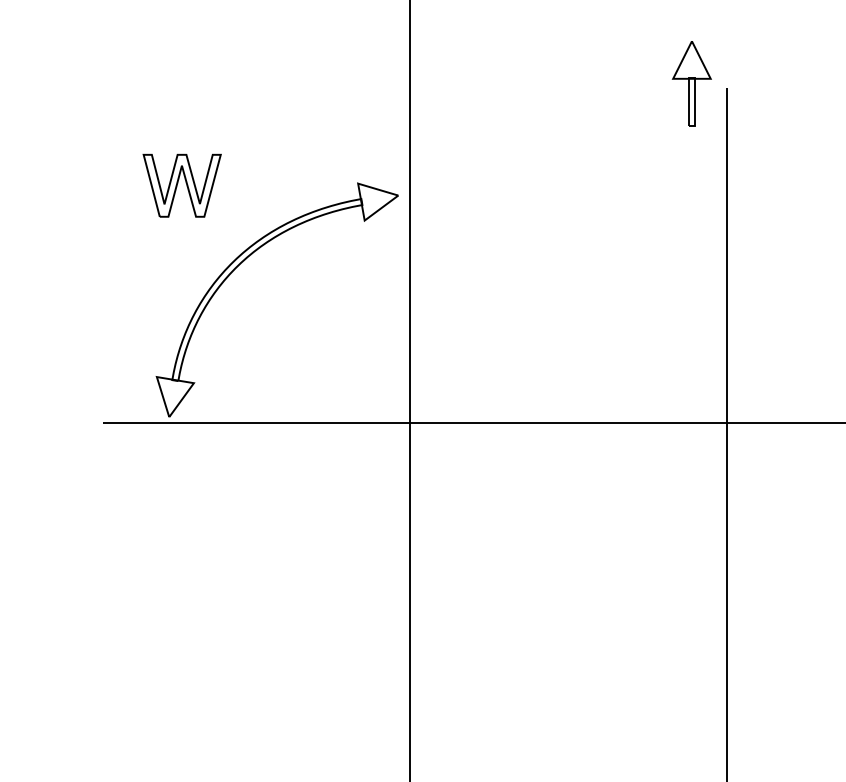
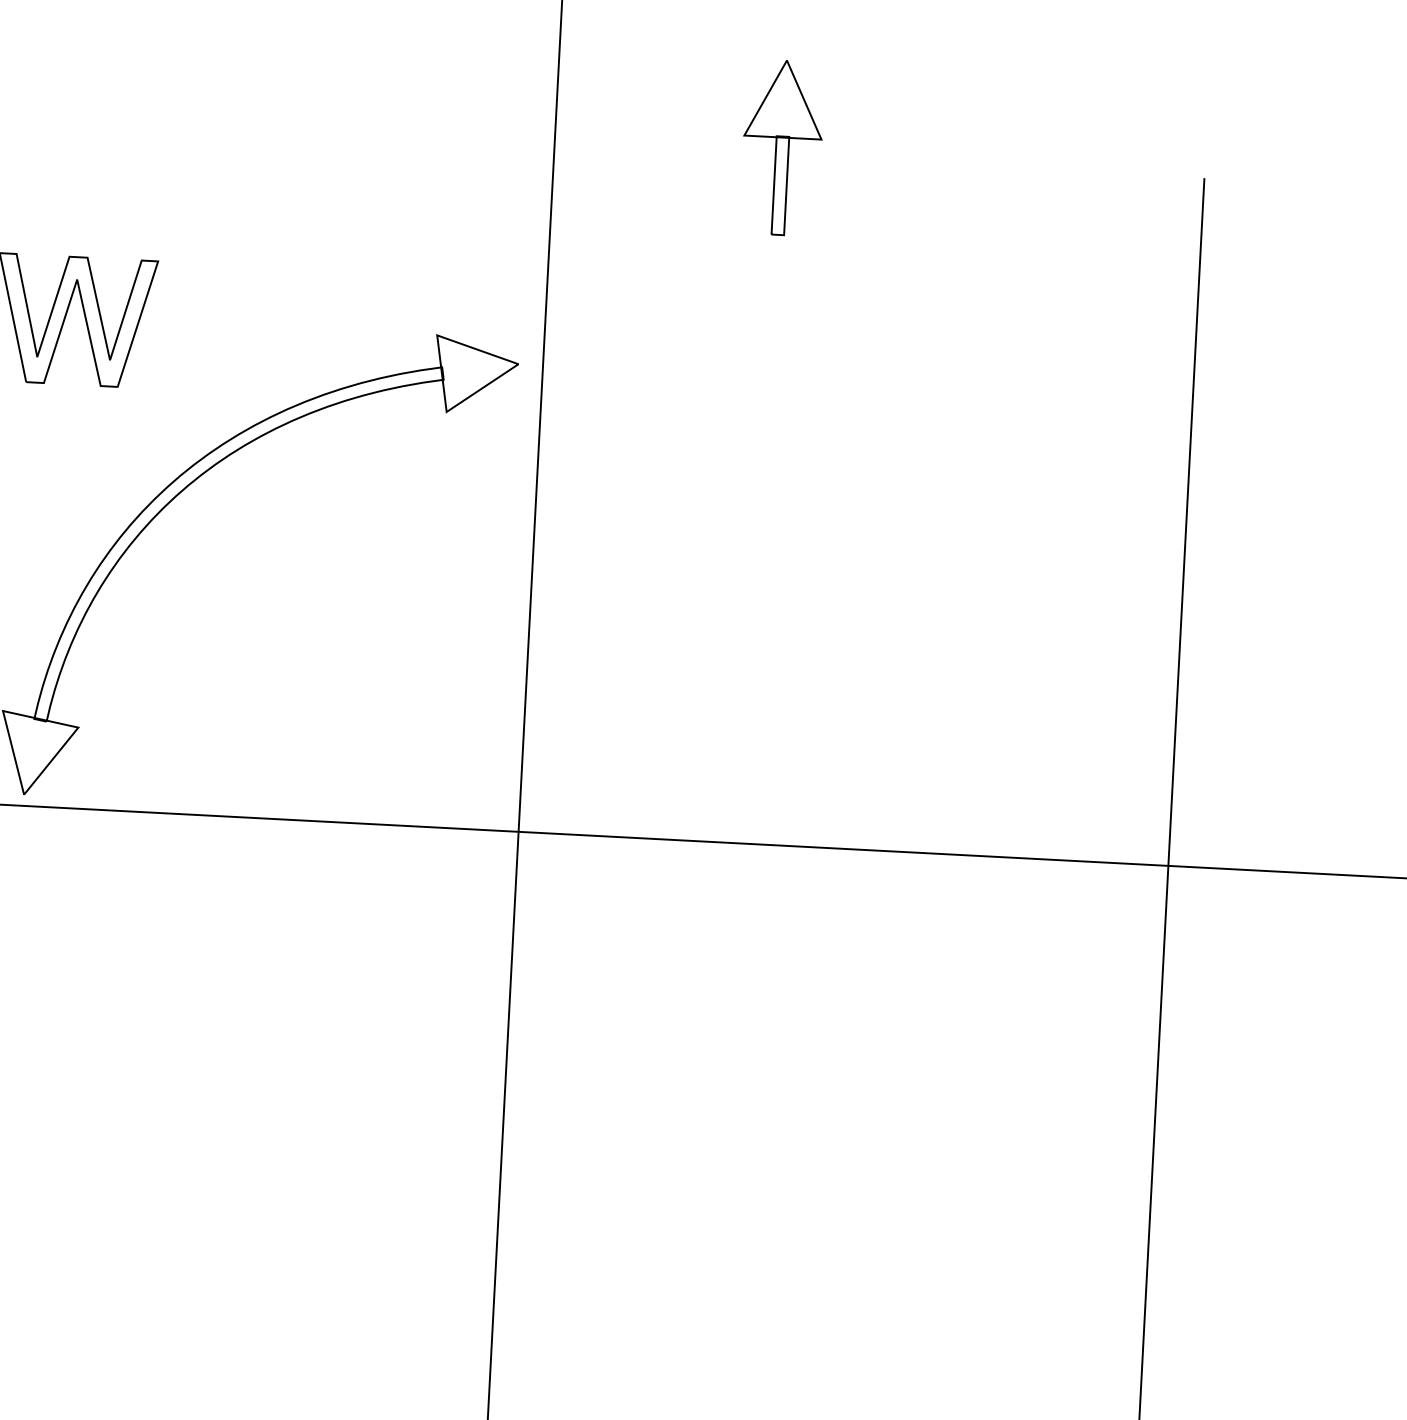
part: (691, 83) -> (781, 147), moved

